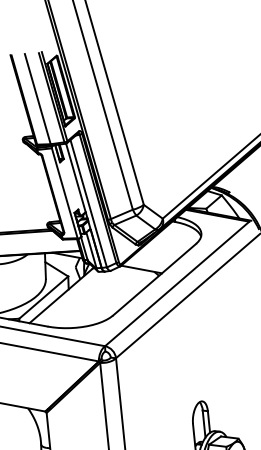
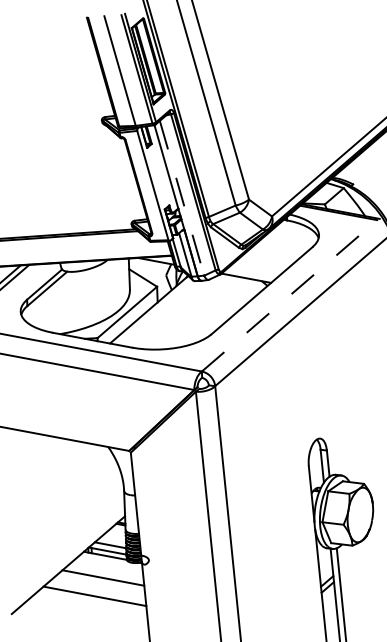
line: (89, 203) -> (182, 198), solid -> dashed
line: (177, 283) -> (289, 295), solid -> dashed

